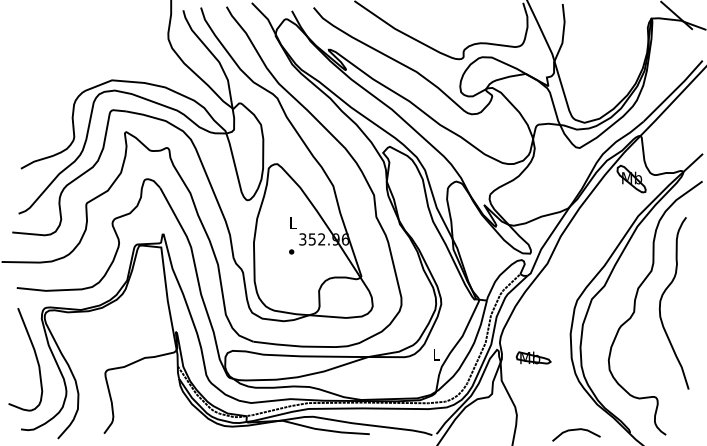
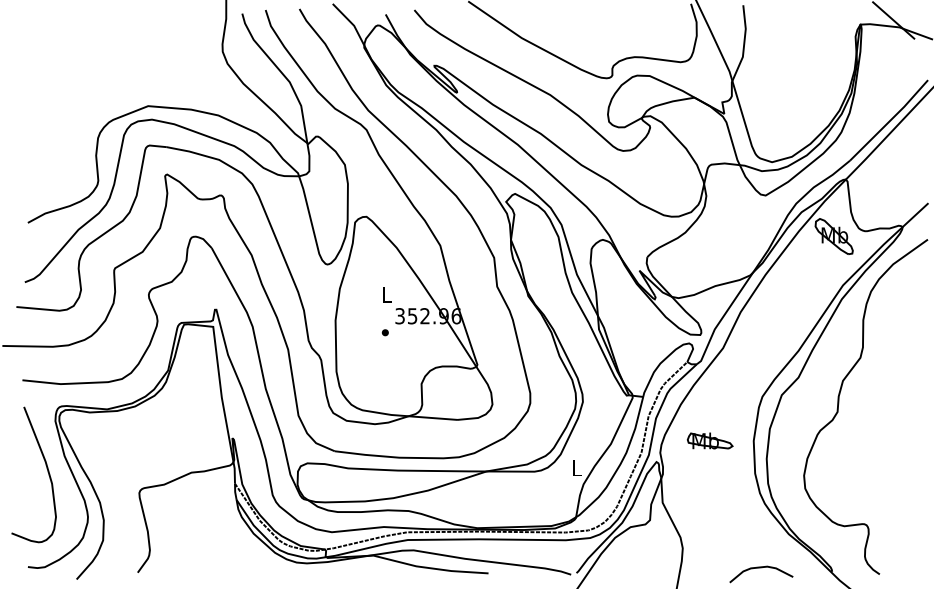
curve: (661, 302) -> (873, 399), removed
part: (533, 357) -> (709, 440), moved

